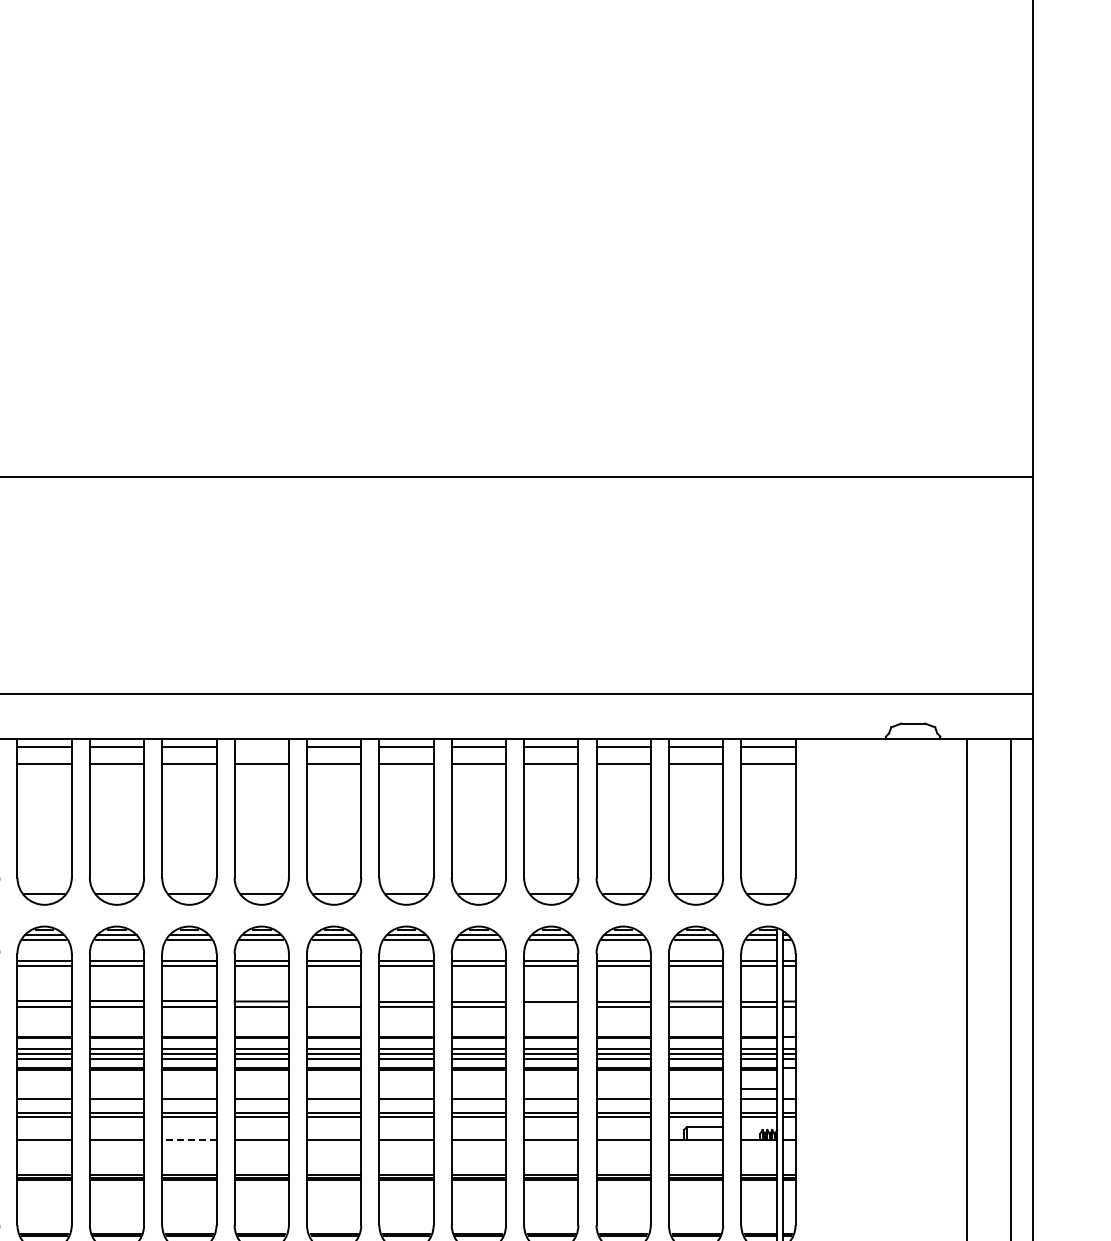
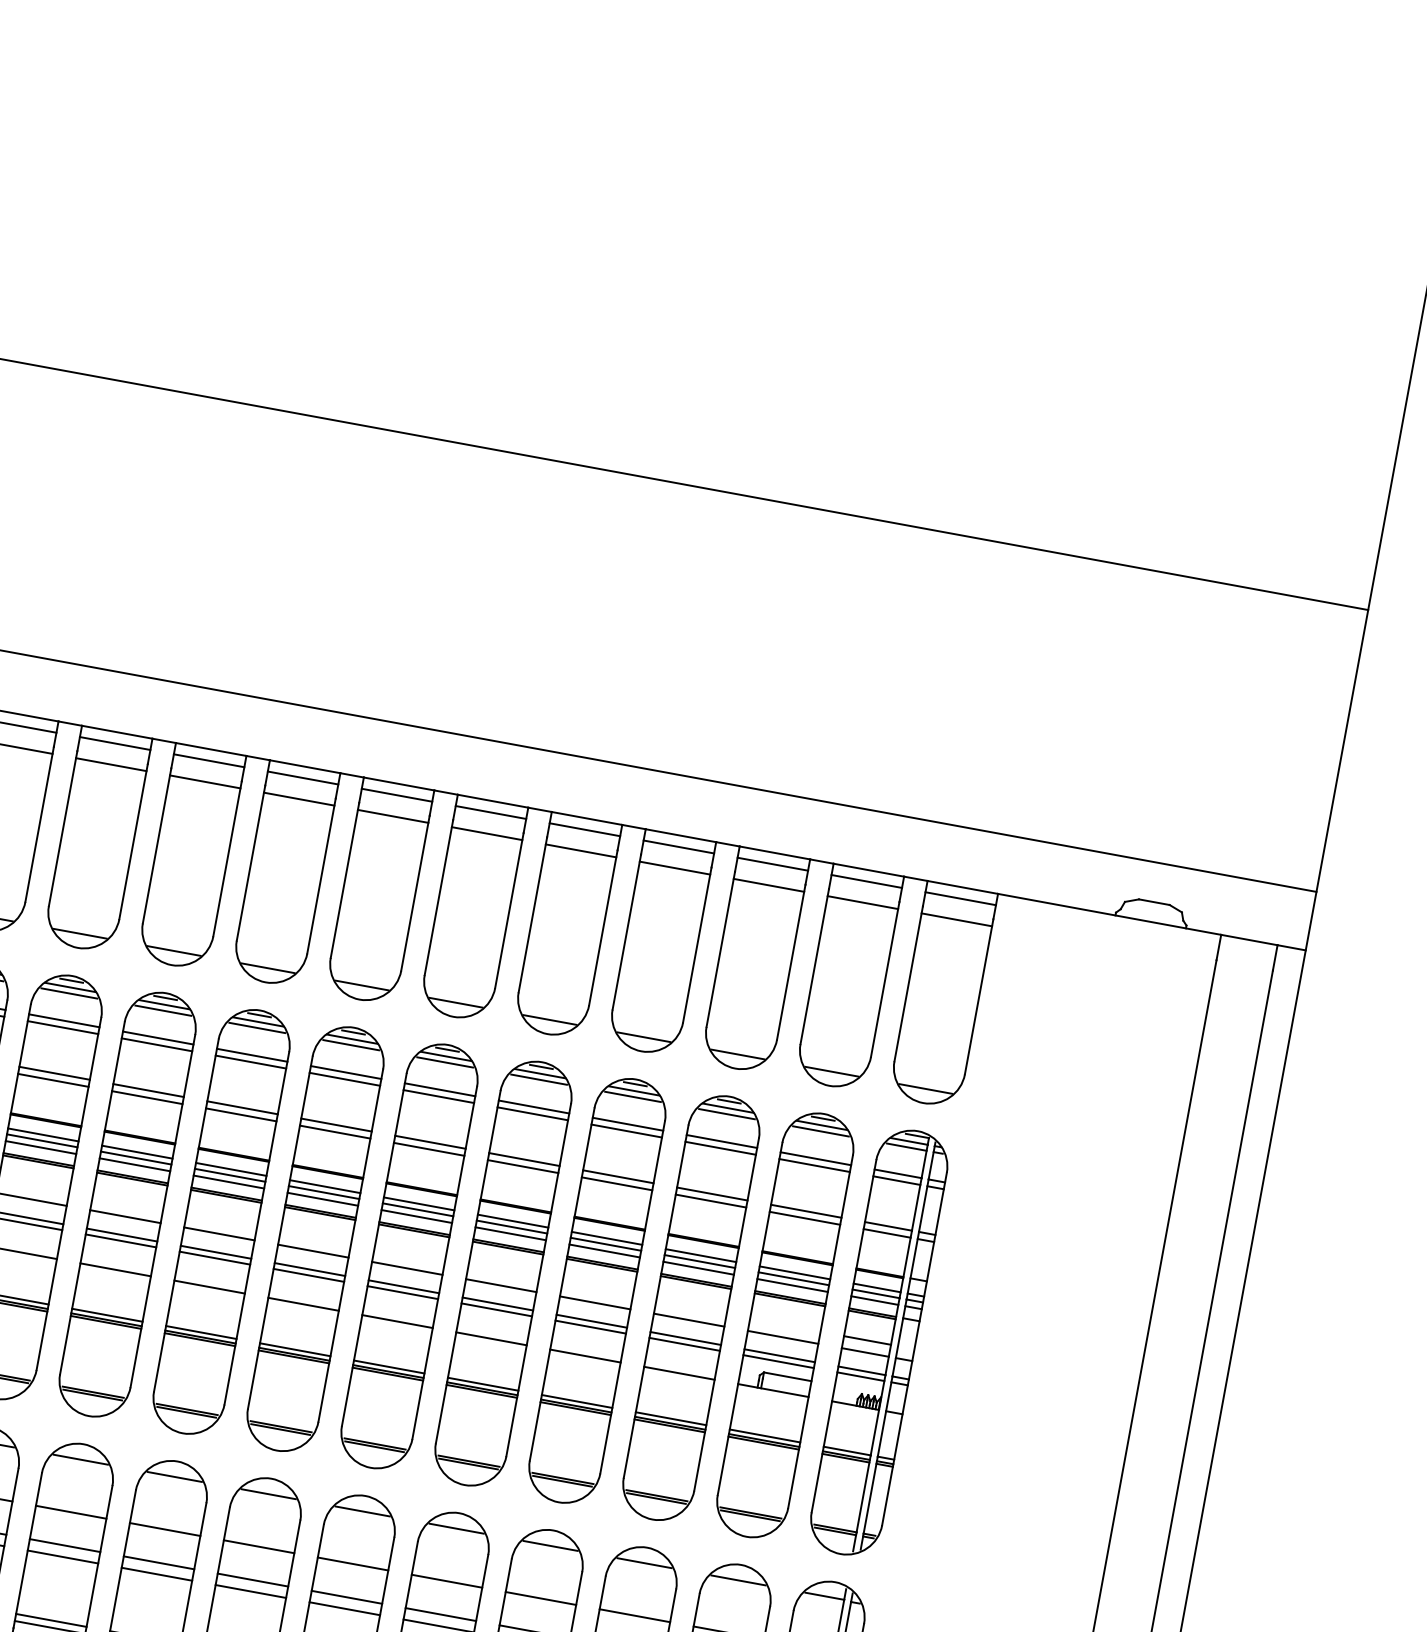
line: (261, 747) -> (302, 778), added
line: (333, 1001) -> (335, 1124), added
line: (551, 1006) -> (617, 1183), added
line: (188, 1139) -> (114, 1269), dashed -> solid

